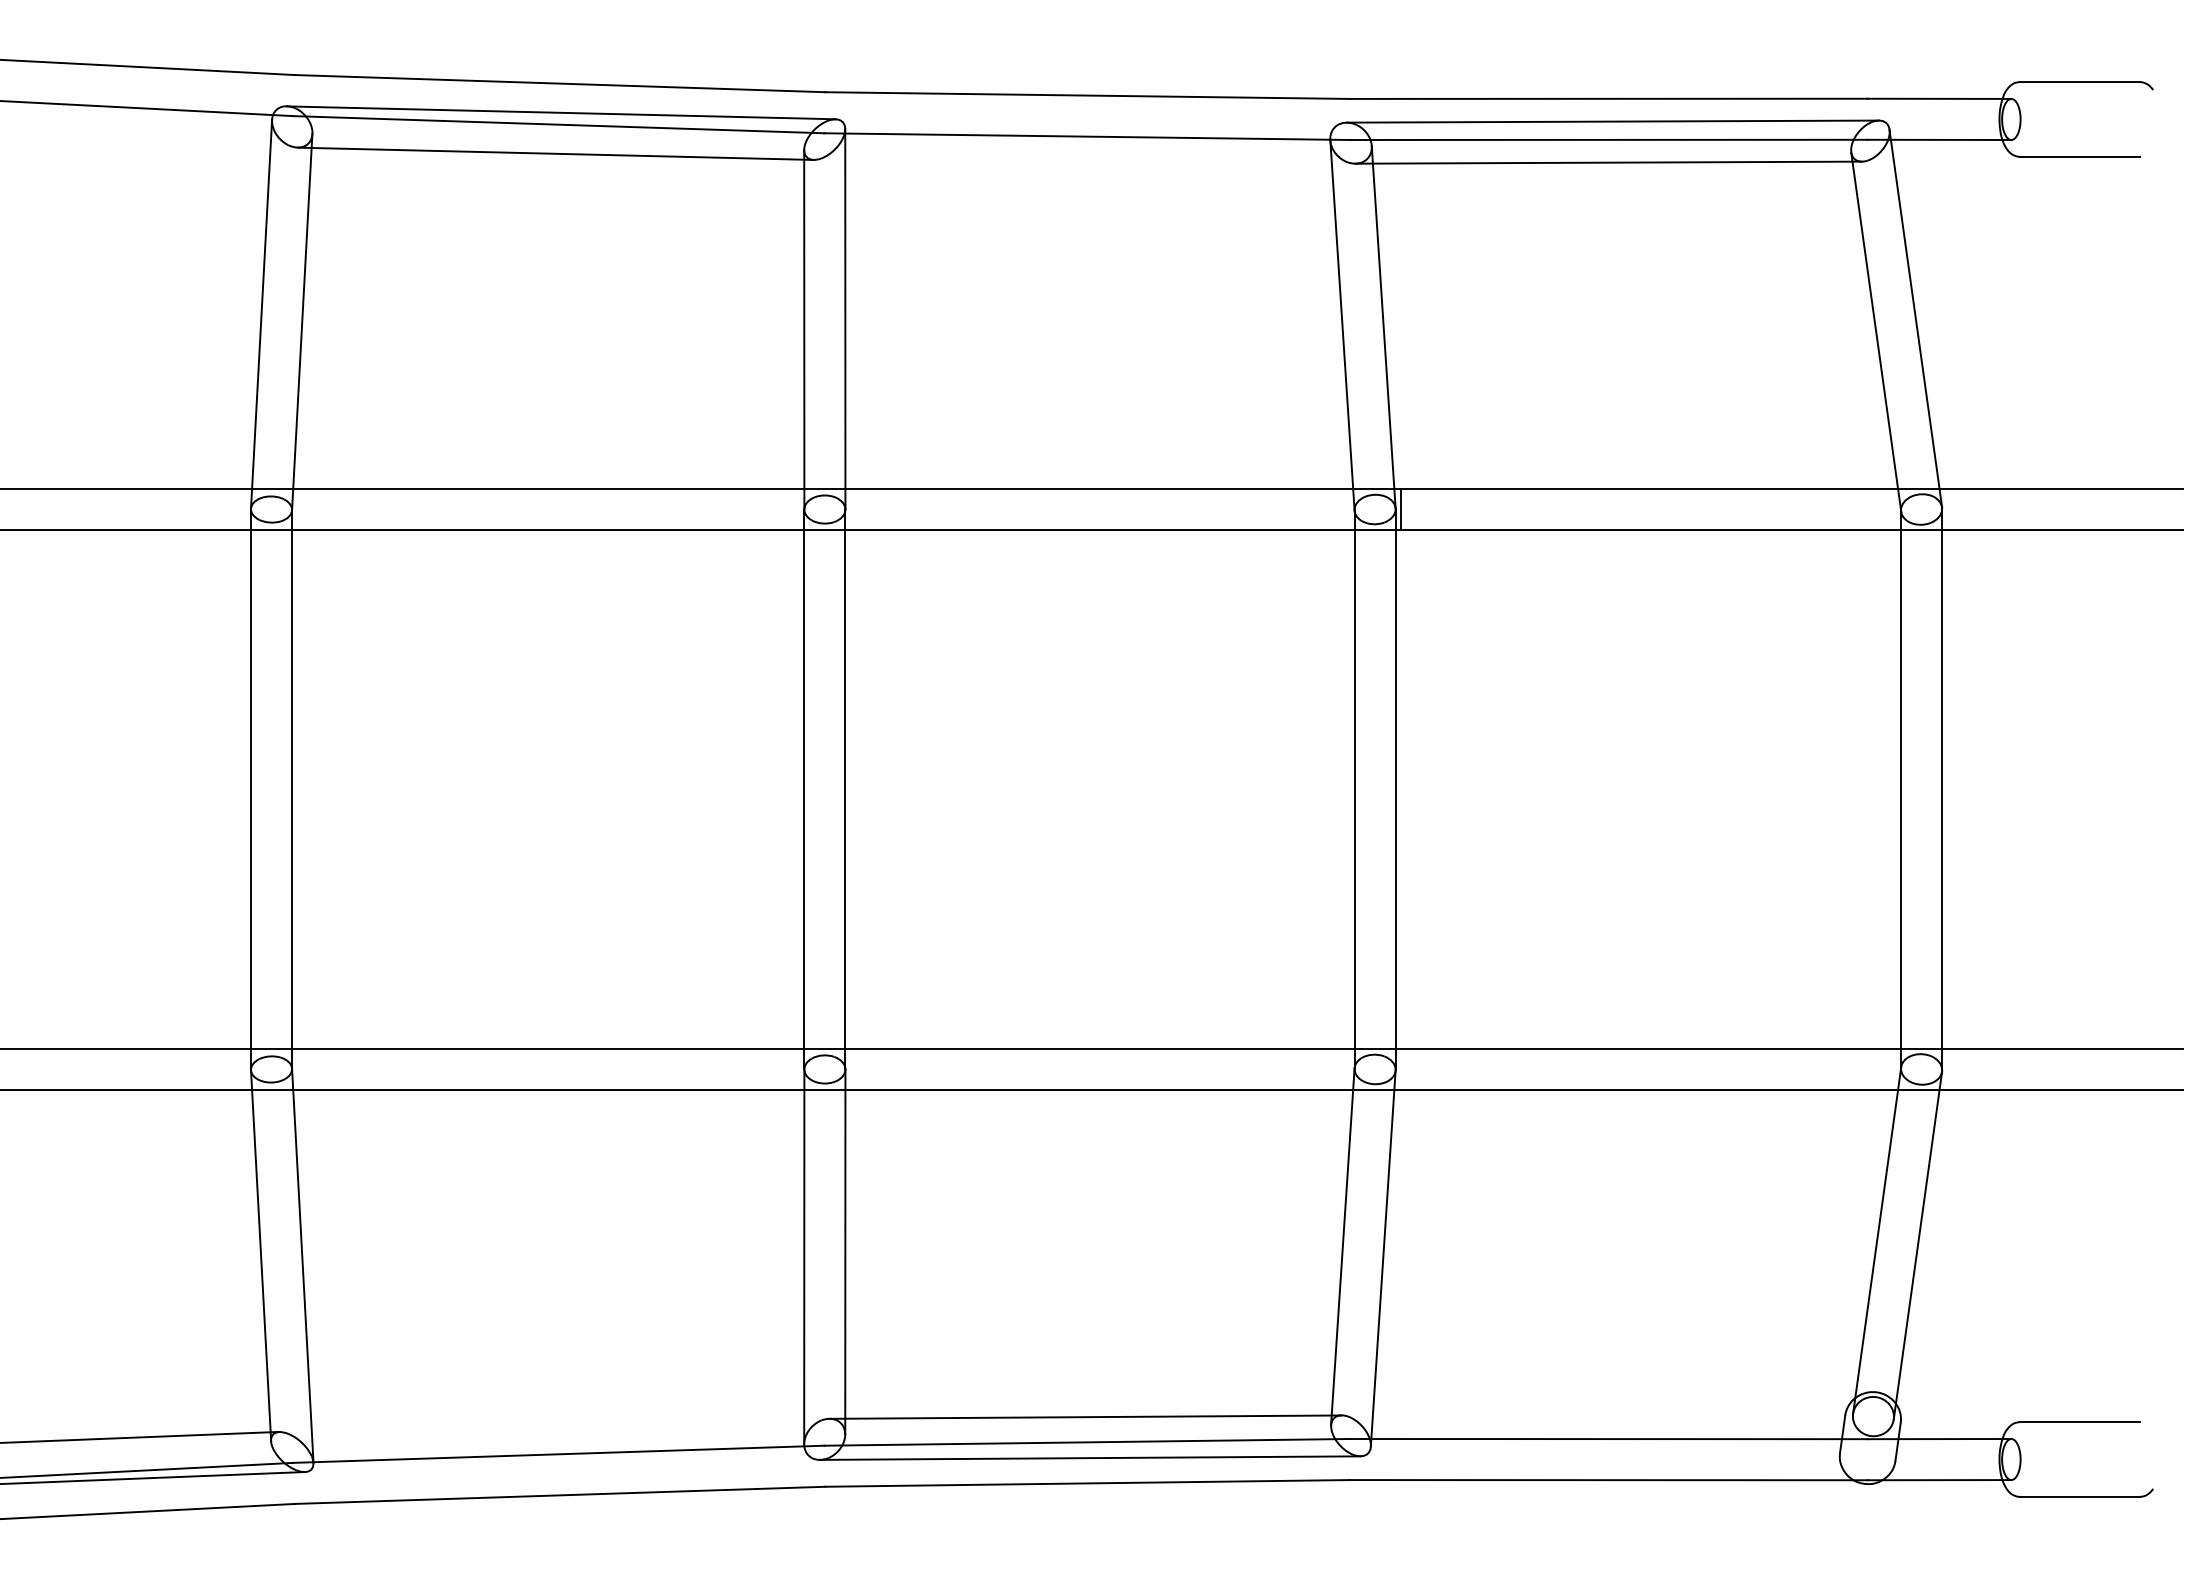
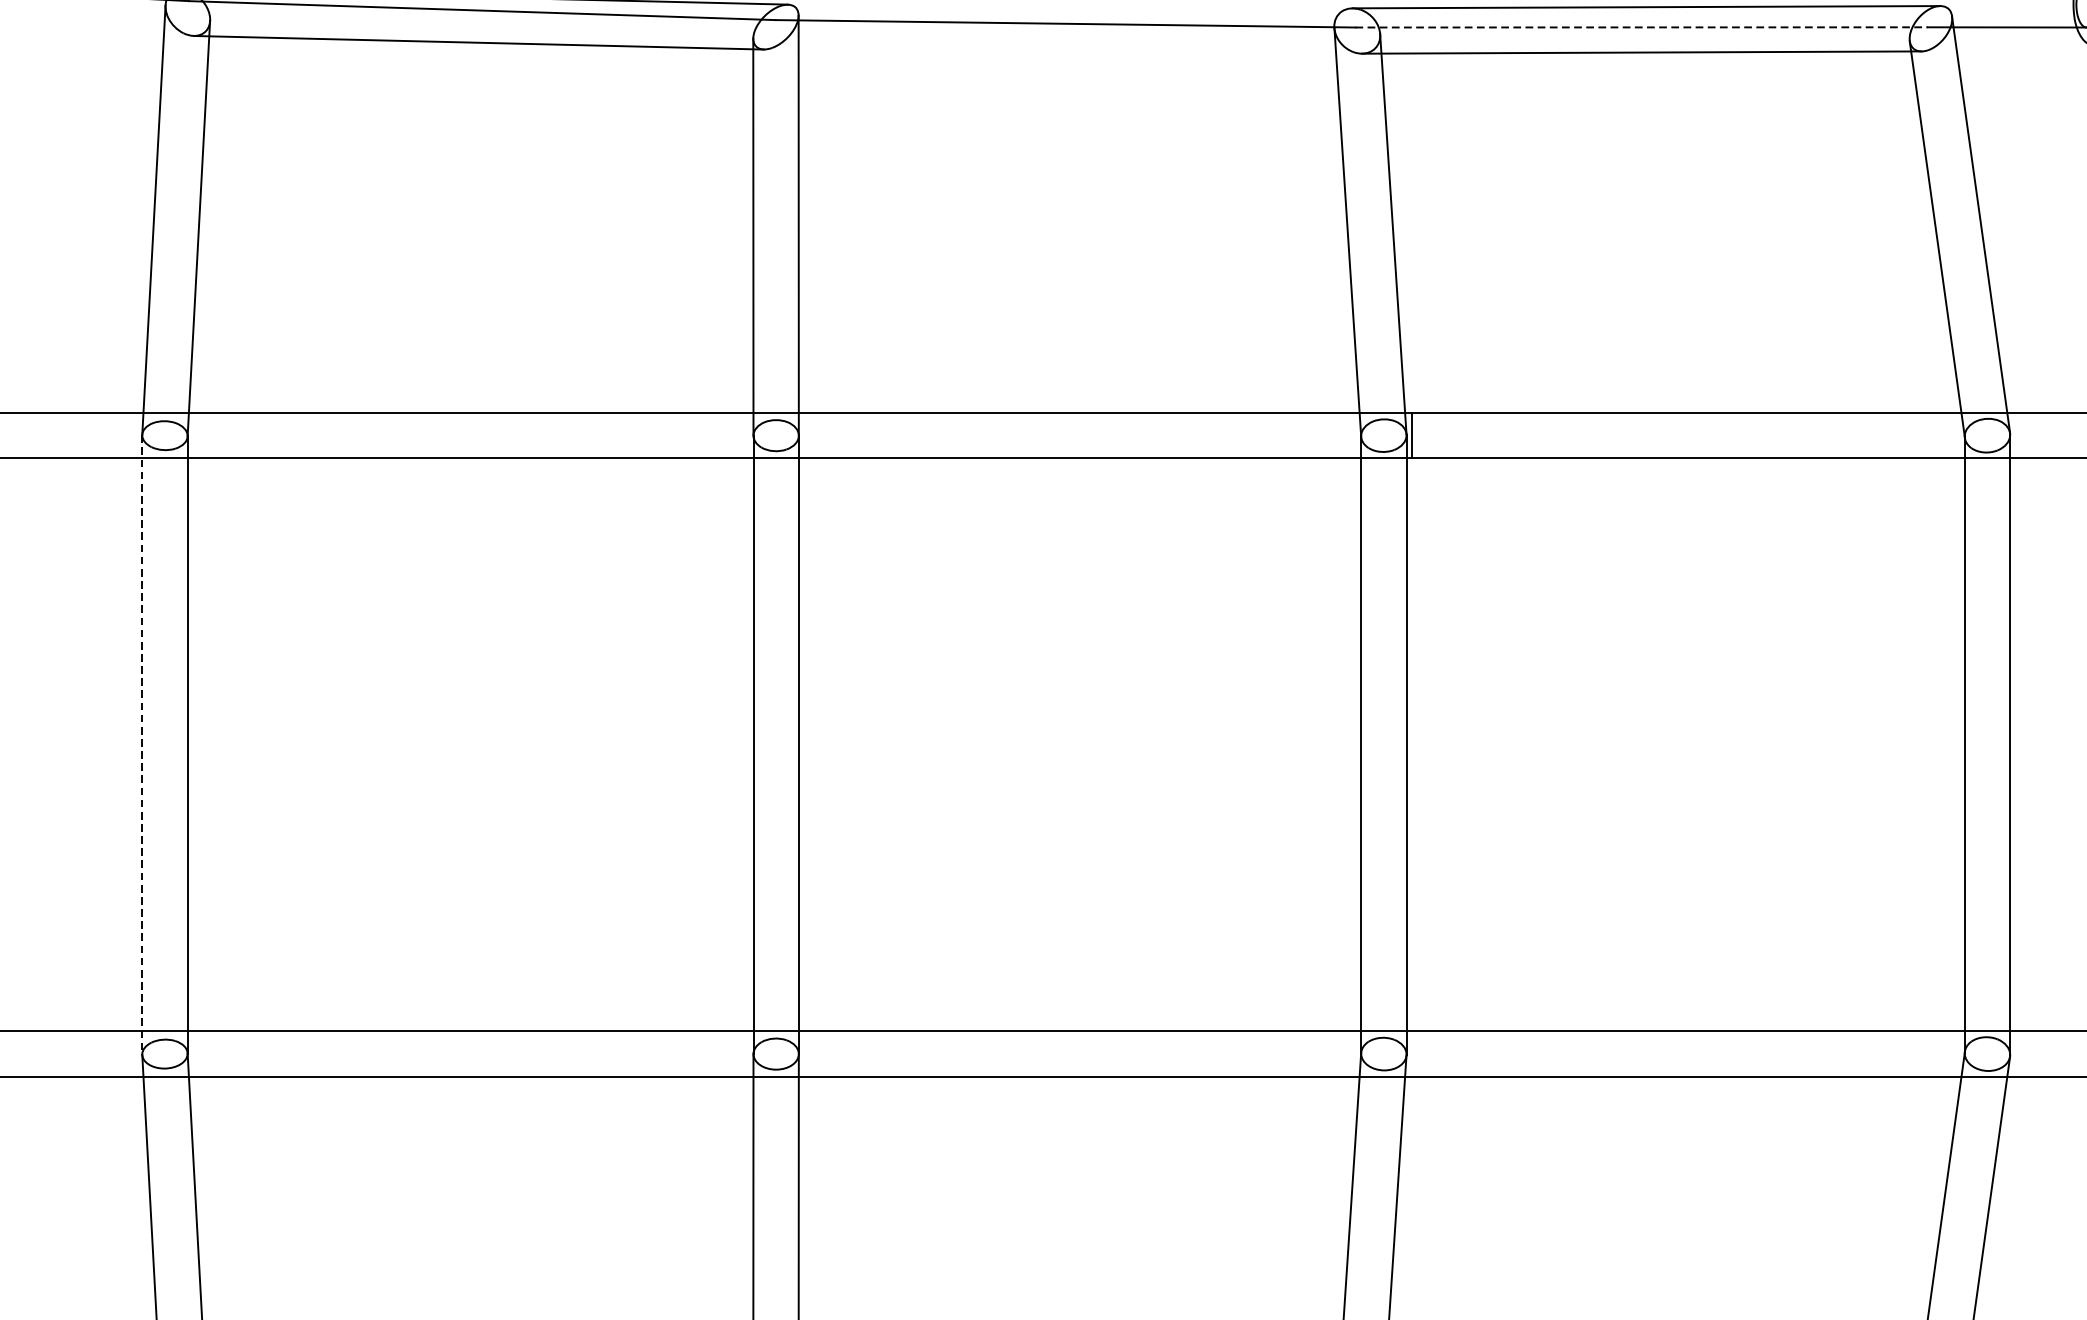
line: (1608, 139) -> (1641, 26), solid -> dashed
line: (251, 790) -> (142, 745), solid -> dashed

